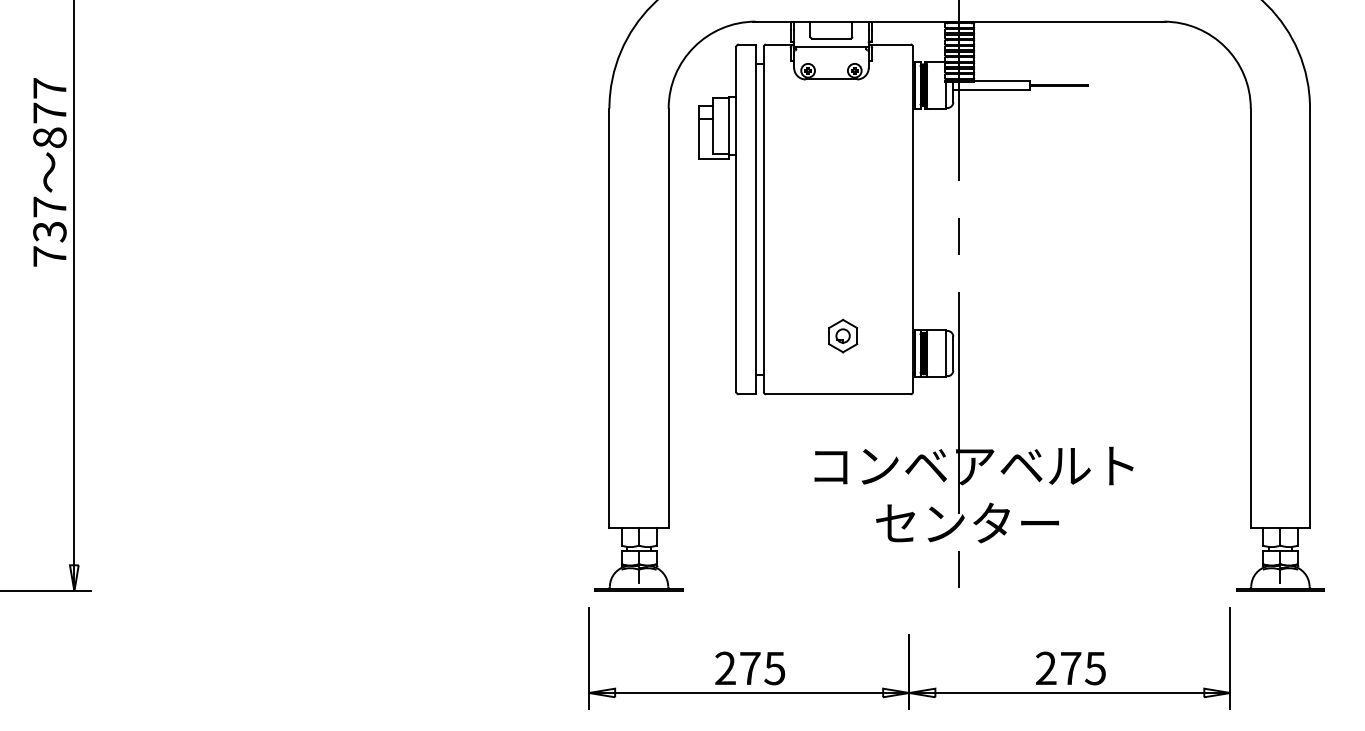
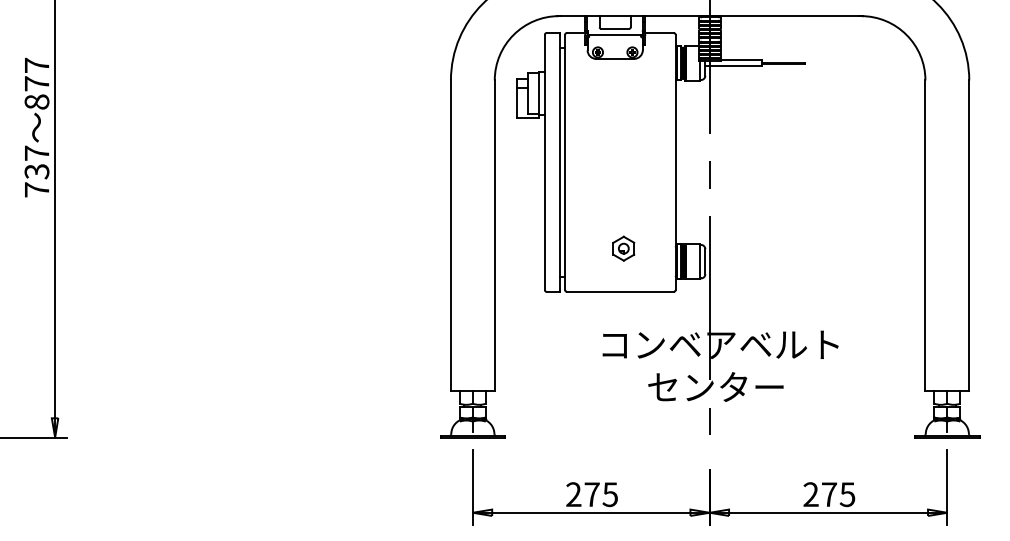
part: (908, 658) -> (709, 487), moved

